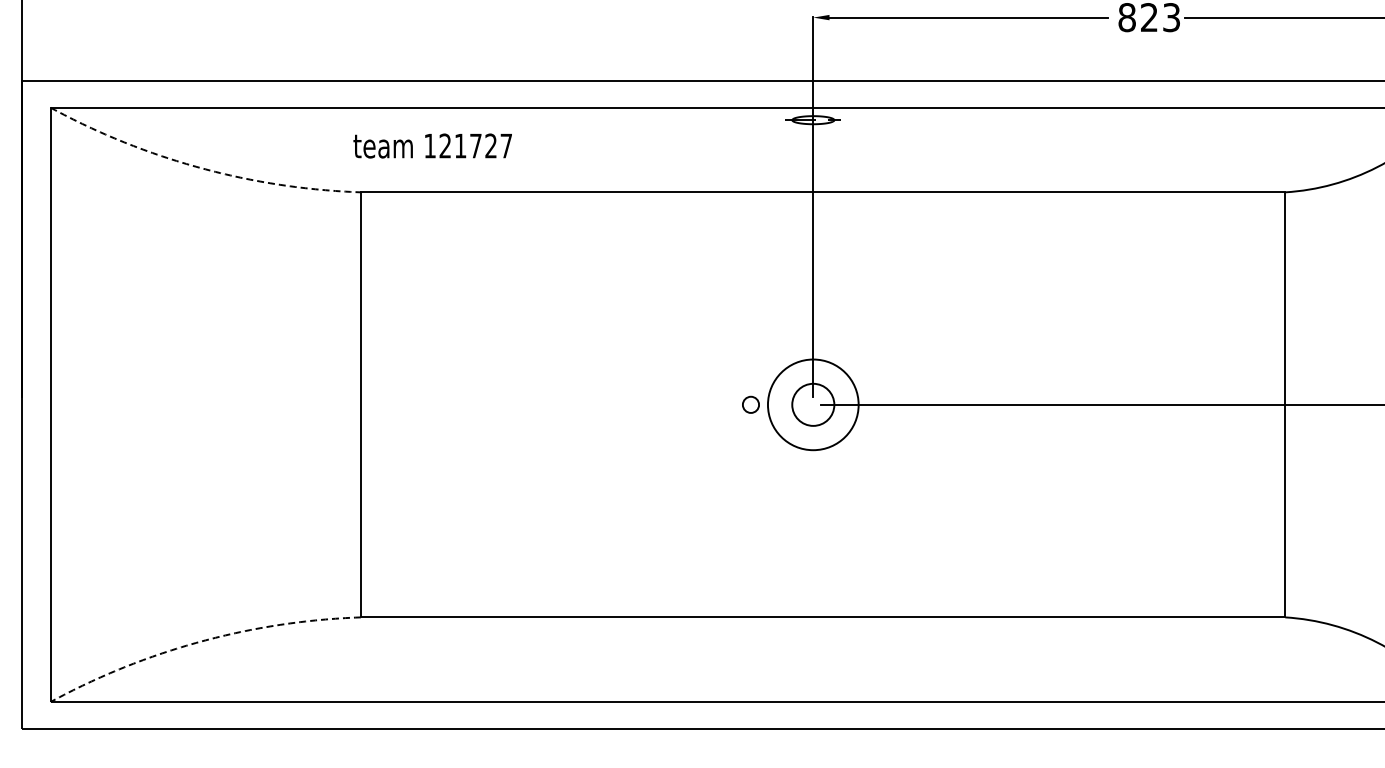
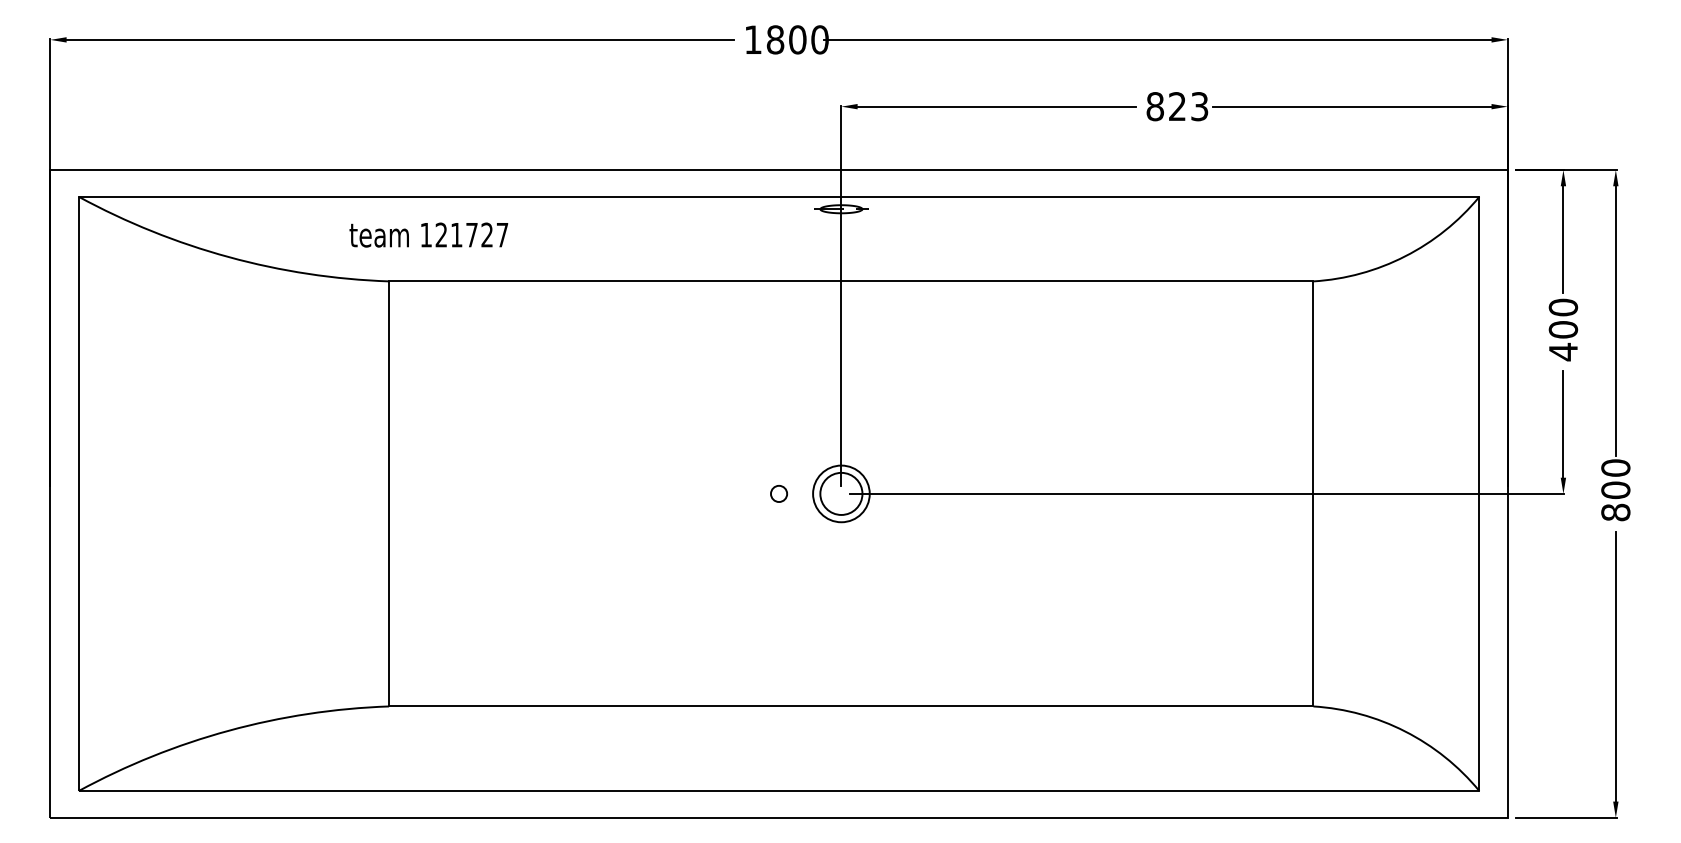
text: (432, 145) -> (428, 234), moved
arc: (200, 168) -> (228, 257), dashed -> solid
circle: (813, 404) -> (841, 493), size x0.62
arc: (200, 641) -> (228, 730), dashed -> solid

